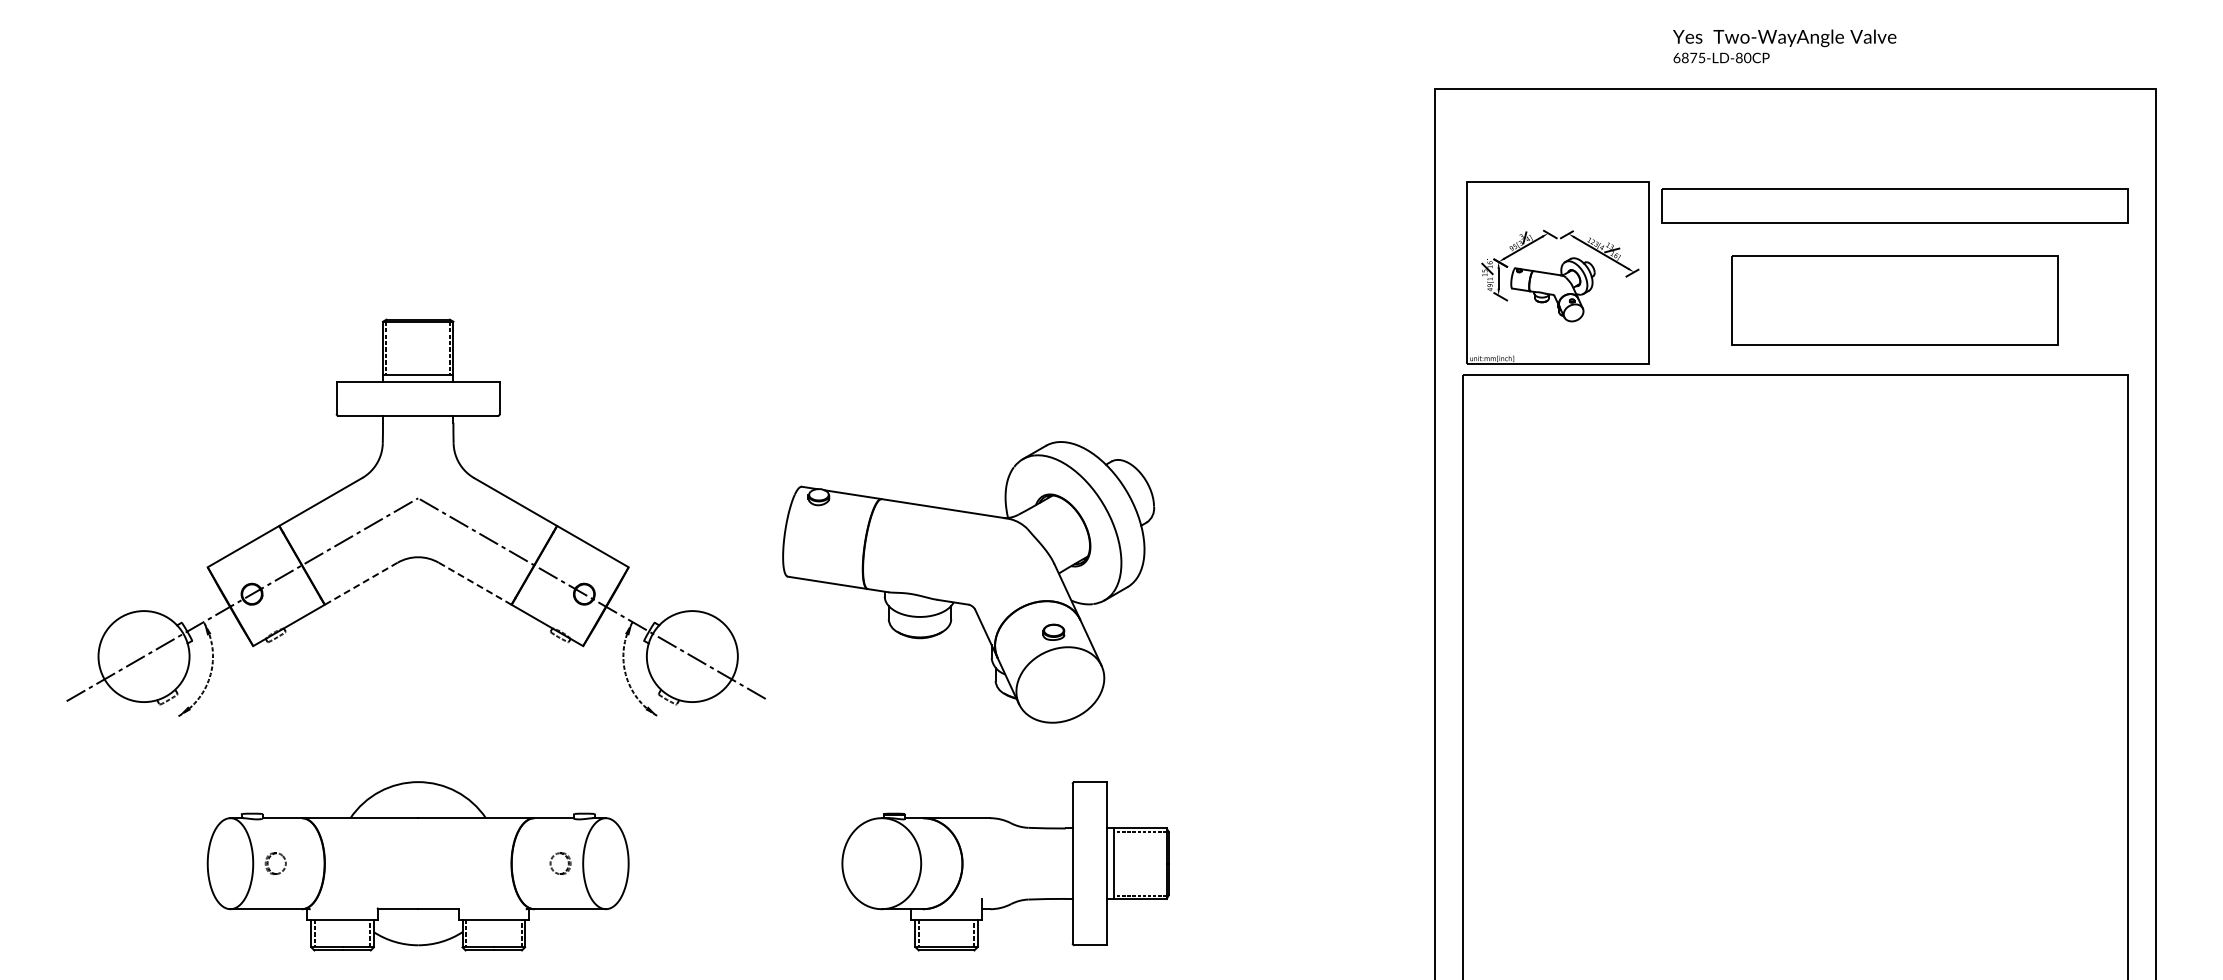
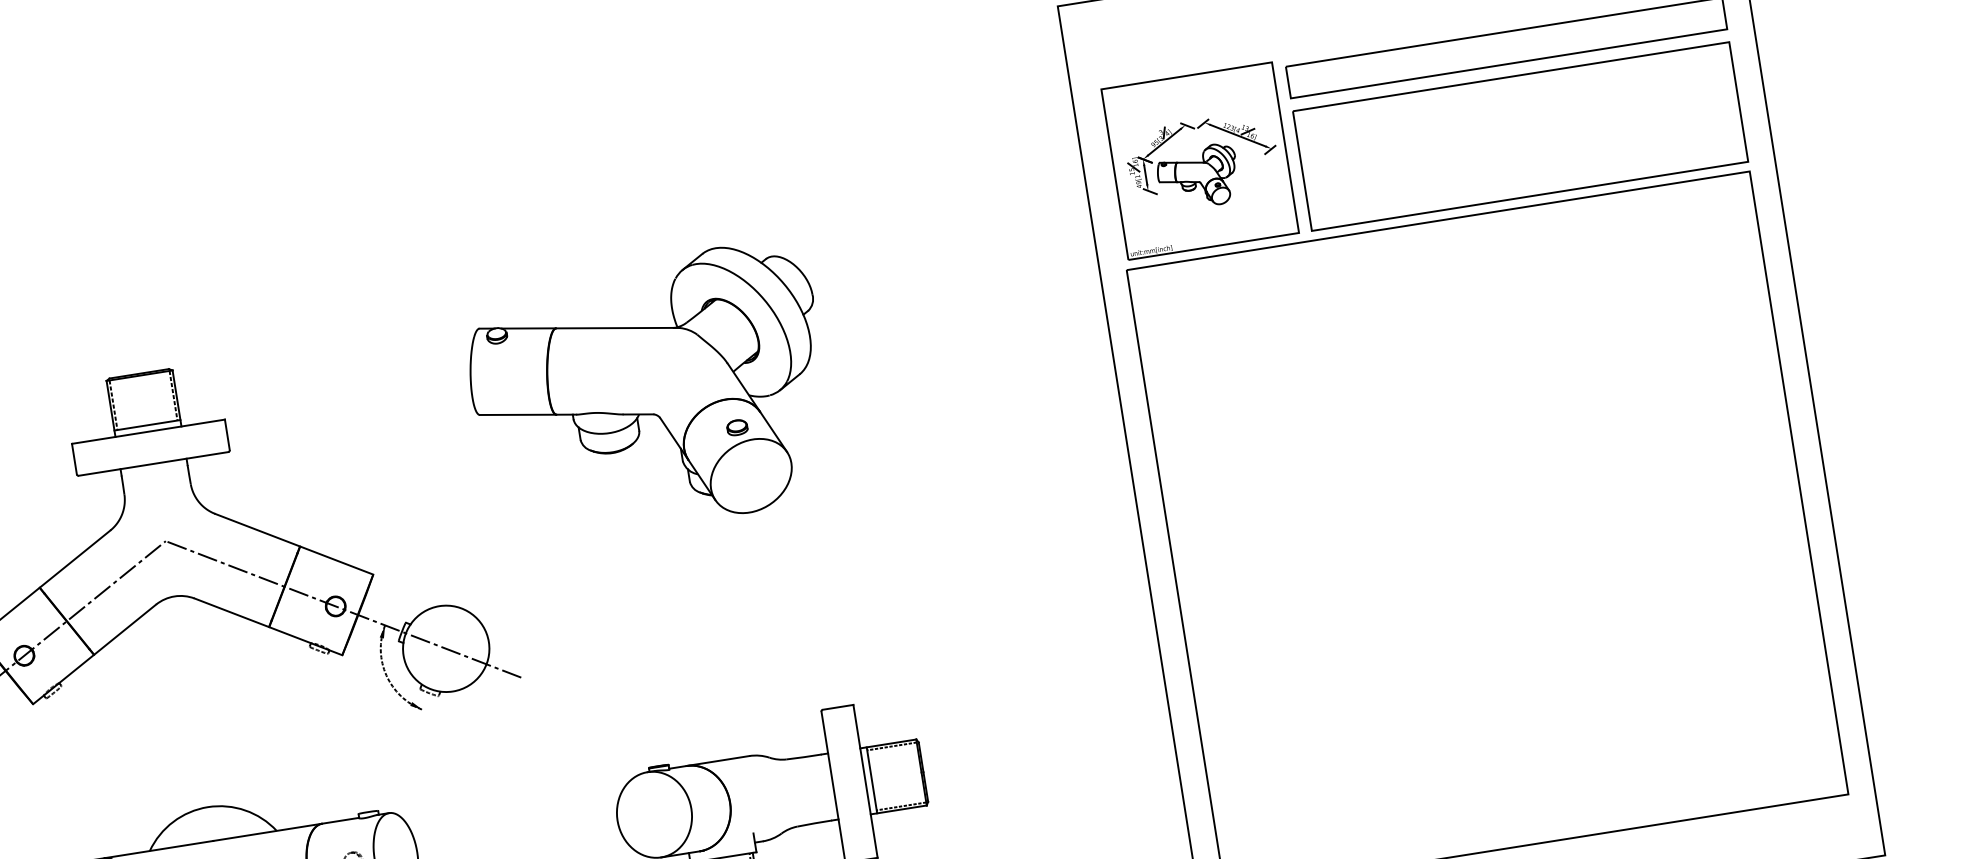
part: (1894, 300) -> (1519, 136), size x1.43
part: (968, 582) -> (649, 393), moved
line: (361, 583) -> (125, 629), dashed -> solid
line: (475, 583) -> (232, 612), dashed -> solid

